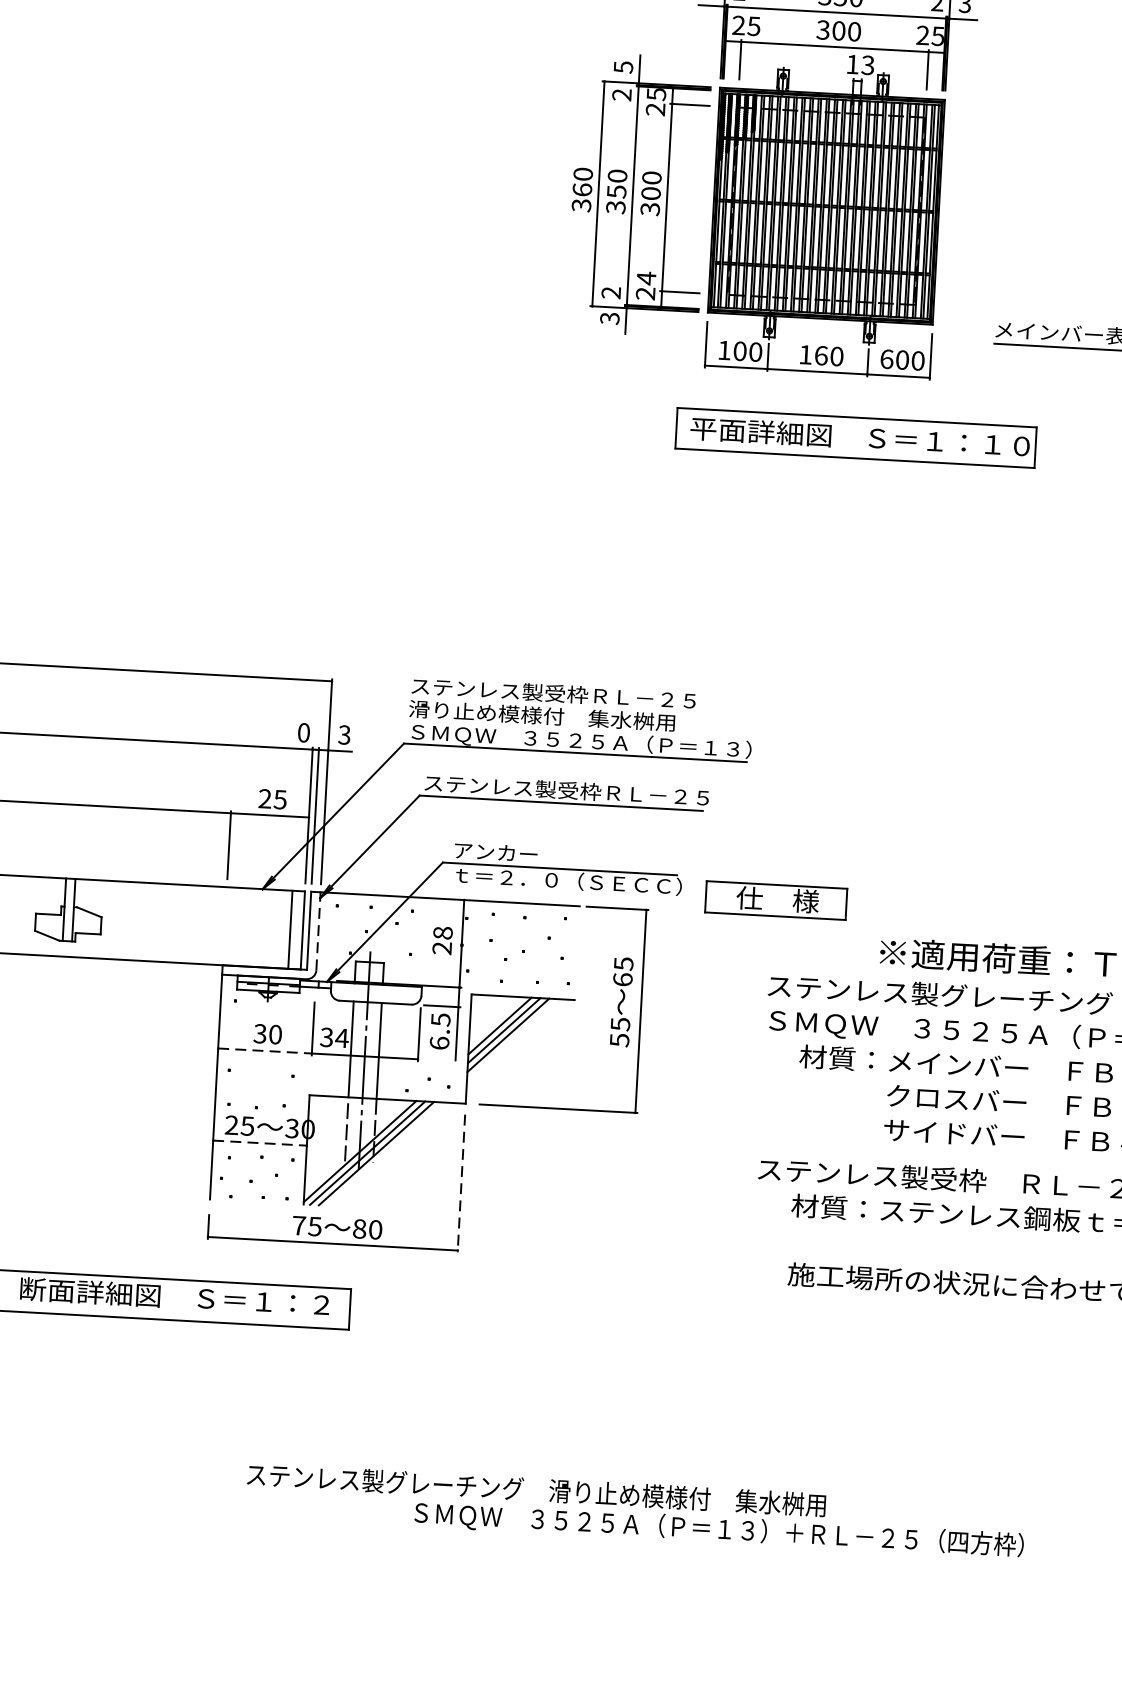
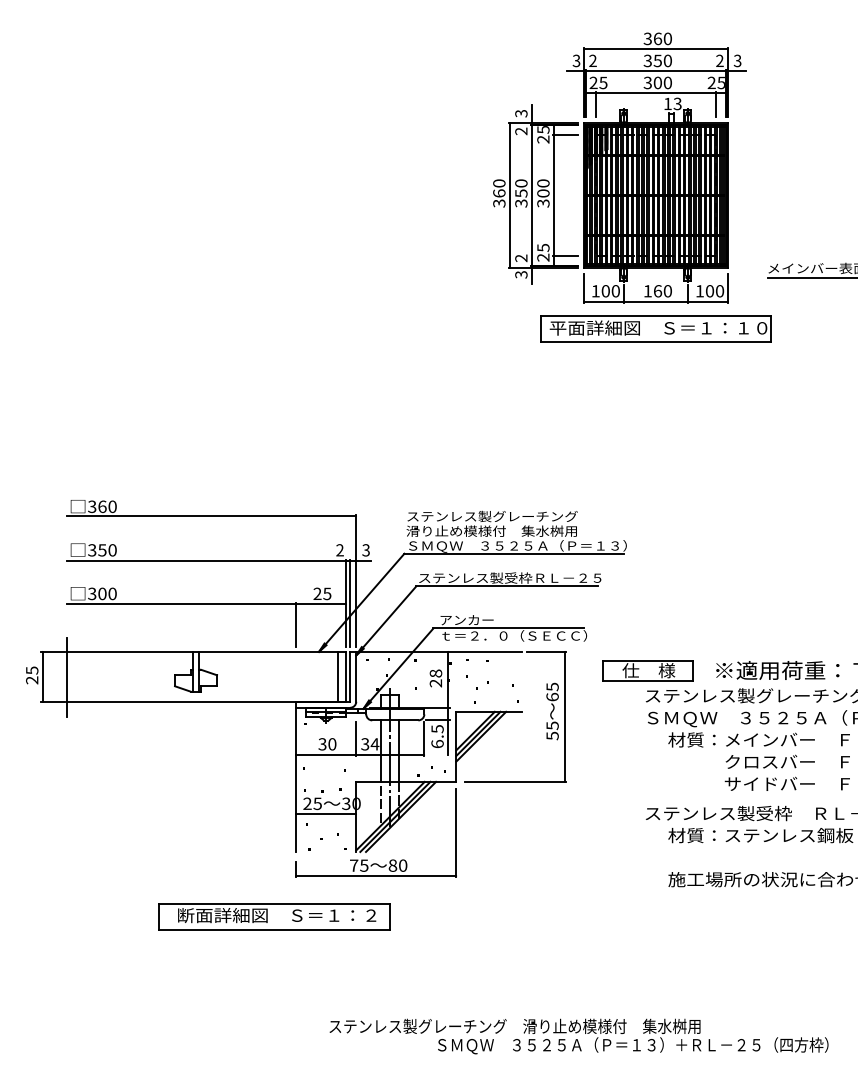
text: (622, 66) -> (520, 113), 5 -> 3
text: (646, 277) -> (543, 247), 24 -> 25
text: (887, 359) -> (700, 291), 600 -> 100
part: (855, 437) -> (655, 328), moved
text: (620, 697) -> (541, 516), ステンレス製受枠ＲＬ－２５ -> ステンレス製グレーチング
text: (303, 733) -> (339, 550), 0 -> 2
part: (775, 899) -> (647, 670), moved
line: (318, 930) -> (356, 676), dashed -> solid
line: (265, 1051) -> (326, 755), dashed -> solid
line: (260, 1143) -> (326, 814), dashed -> solid
line: (461, 1184) -> (456, 833), dashed -> solid

